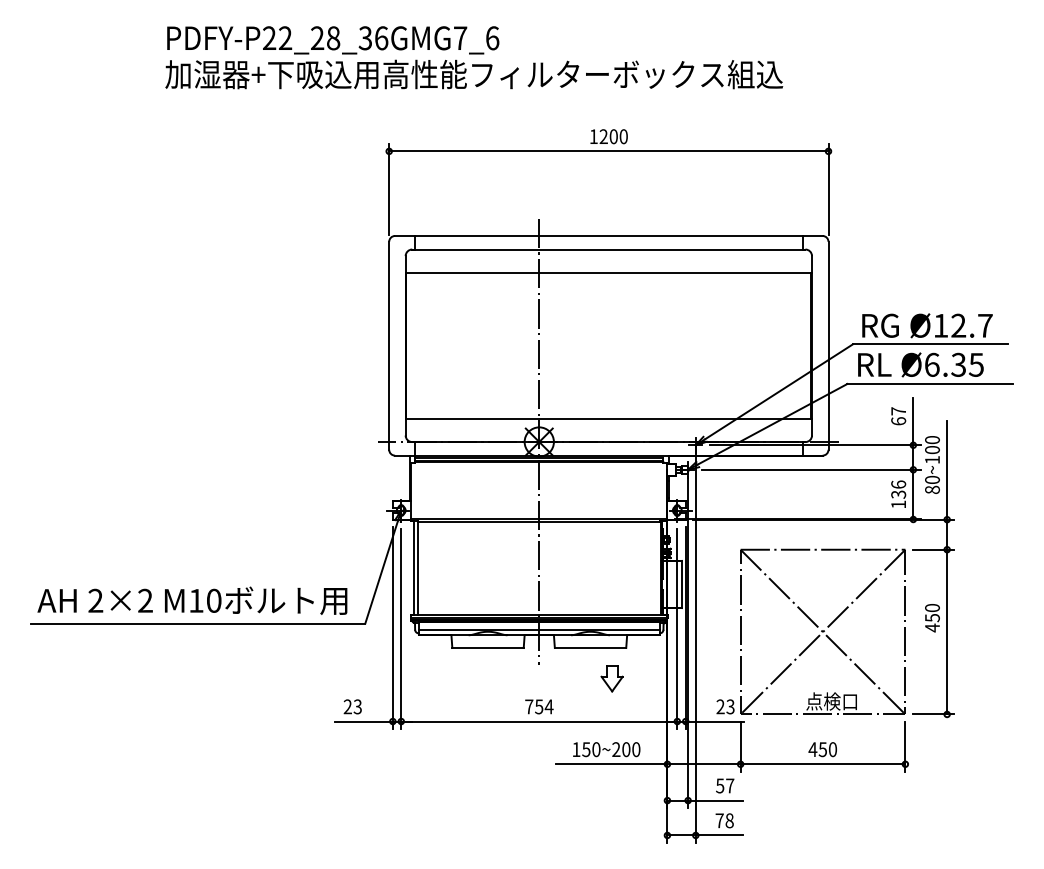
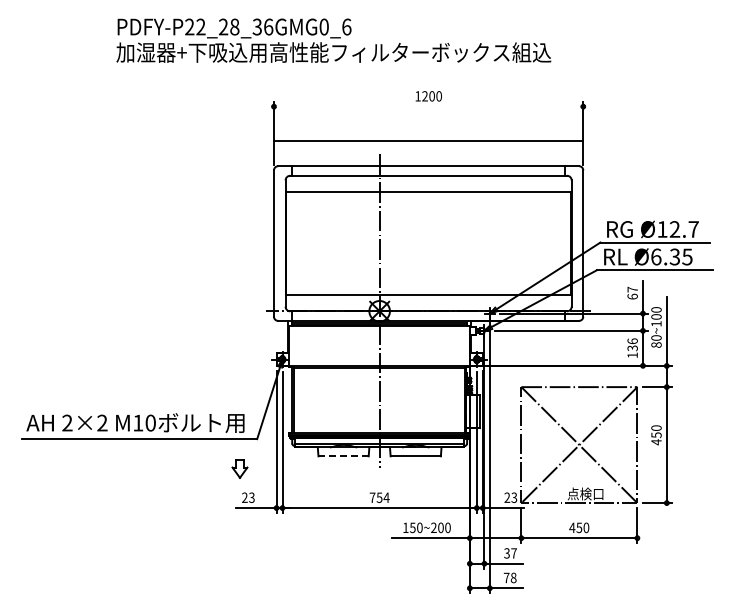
text: (459, 37) -> (323, 26), PDFY-P22_28_36GMG7_6 -> PDFY-P22_28_36GMG0_6
line: (608, 151) -> (428, 140), moved
line: (487, 648) -> (343, 456), solid -> dashed
part: (611, 678) -> (239, 468), moved
text: (719, 784) -> (506, 552), 57 -> 37

